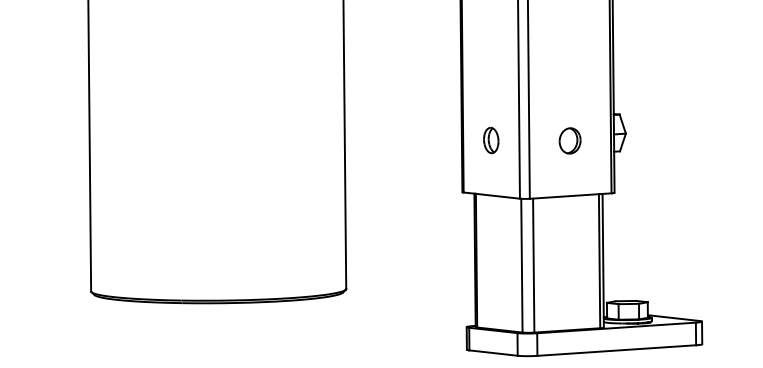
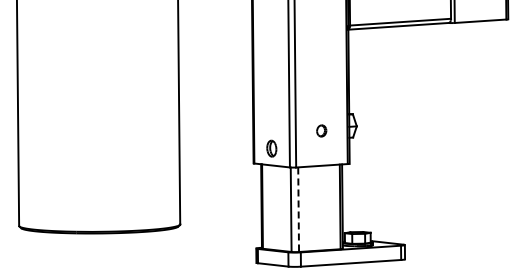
part: (490, 140) -> (271, 148), moved
part: (569, 140) -> (321, 130), size x0.7
line: (533, 266) -> (298, 210), solid -> dashed

